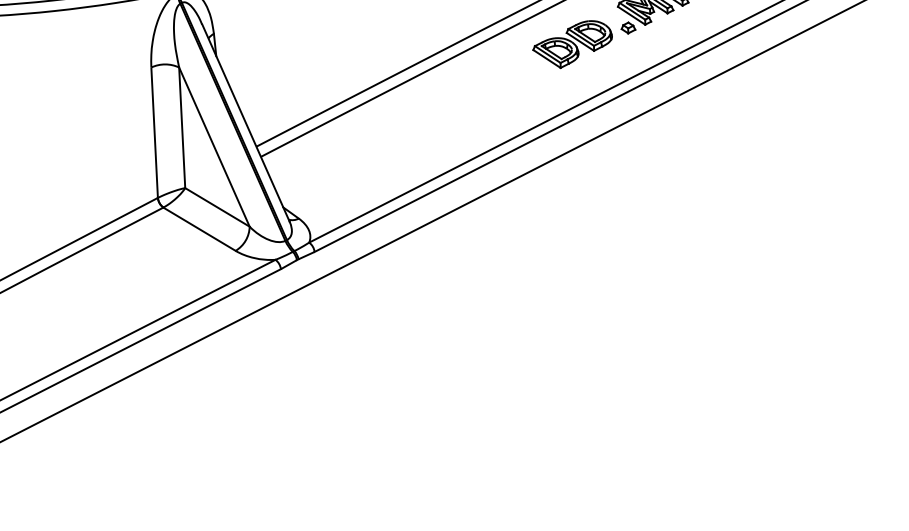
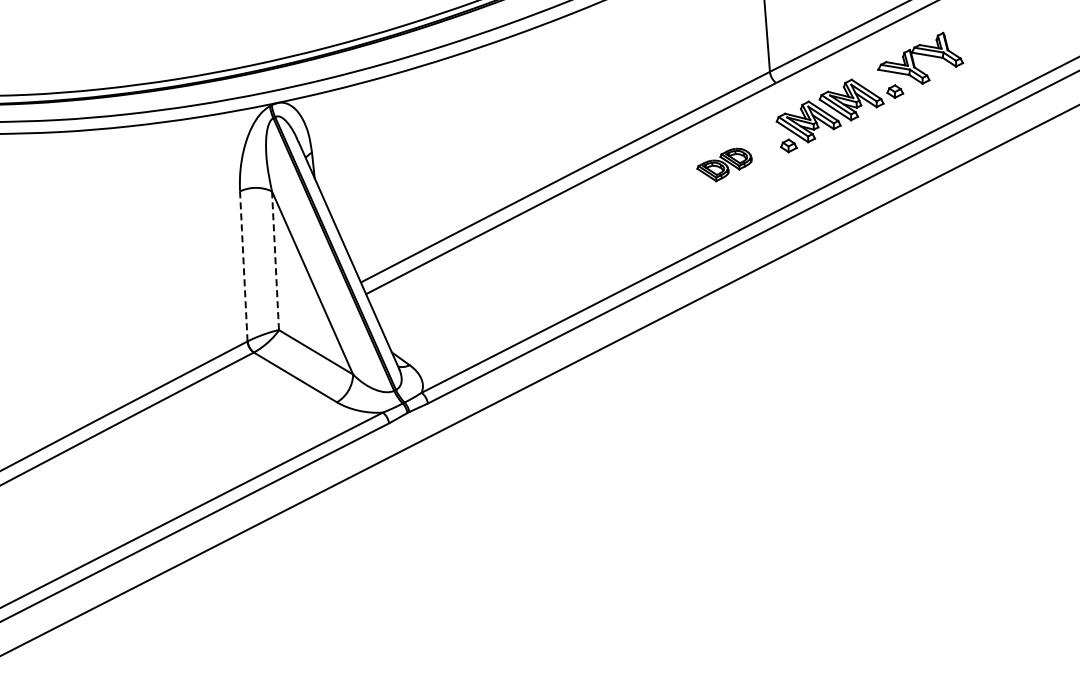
part: (572, 44) -> (724, 164), size x0.6
line: (182, 127) -> (275, 260), solid -> dashed
line: (154, 132) -> (243, 266), solid -> dashed

